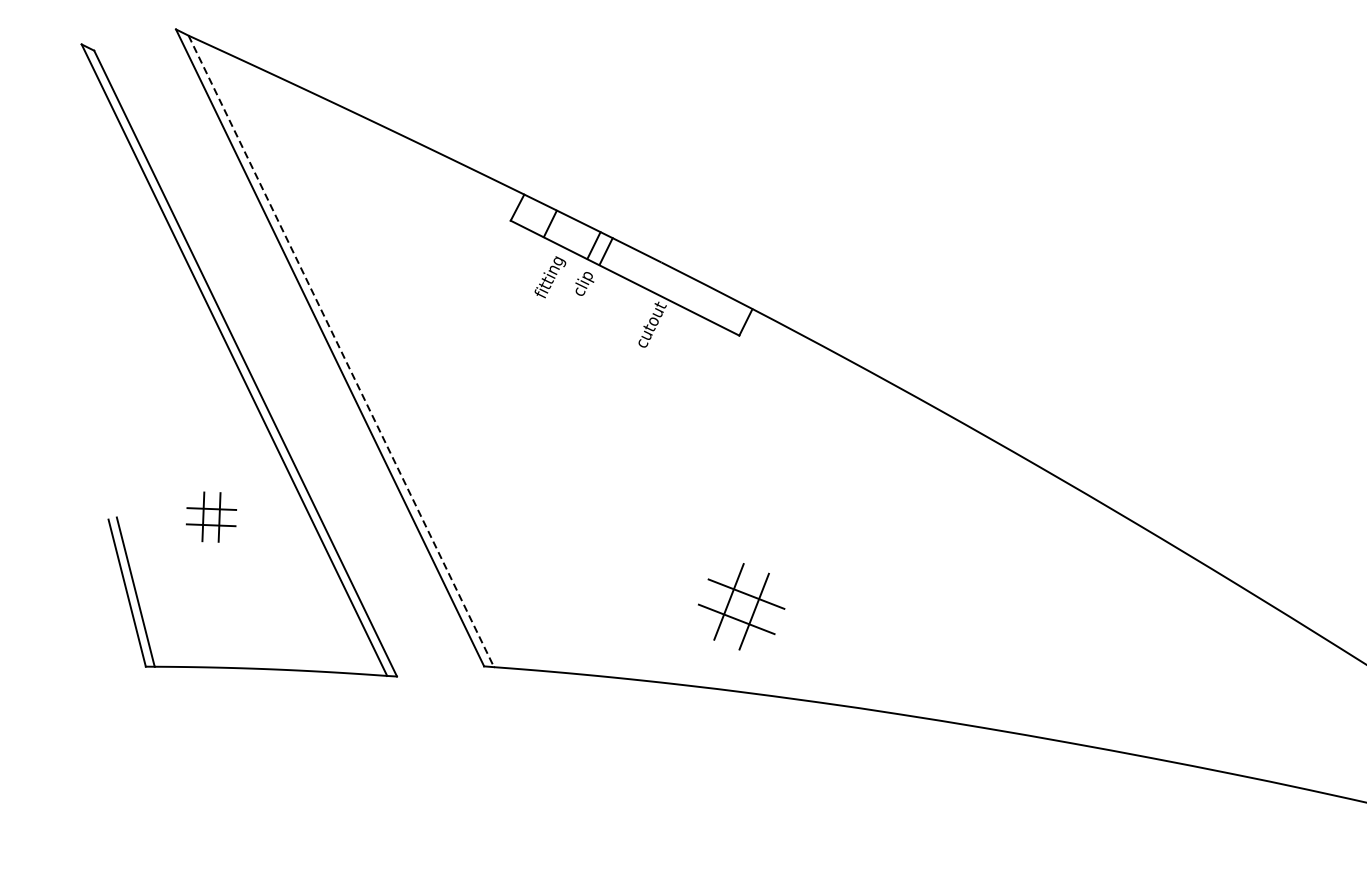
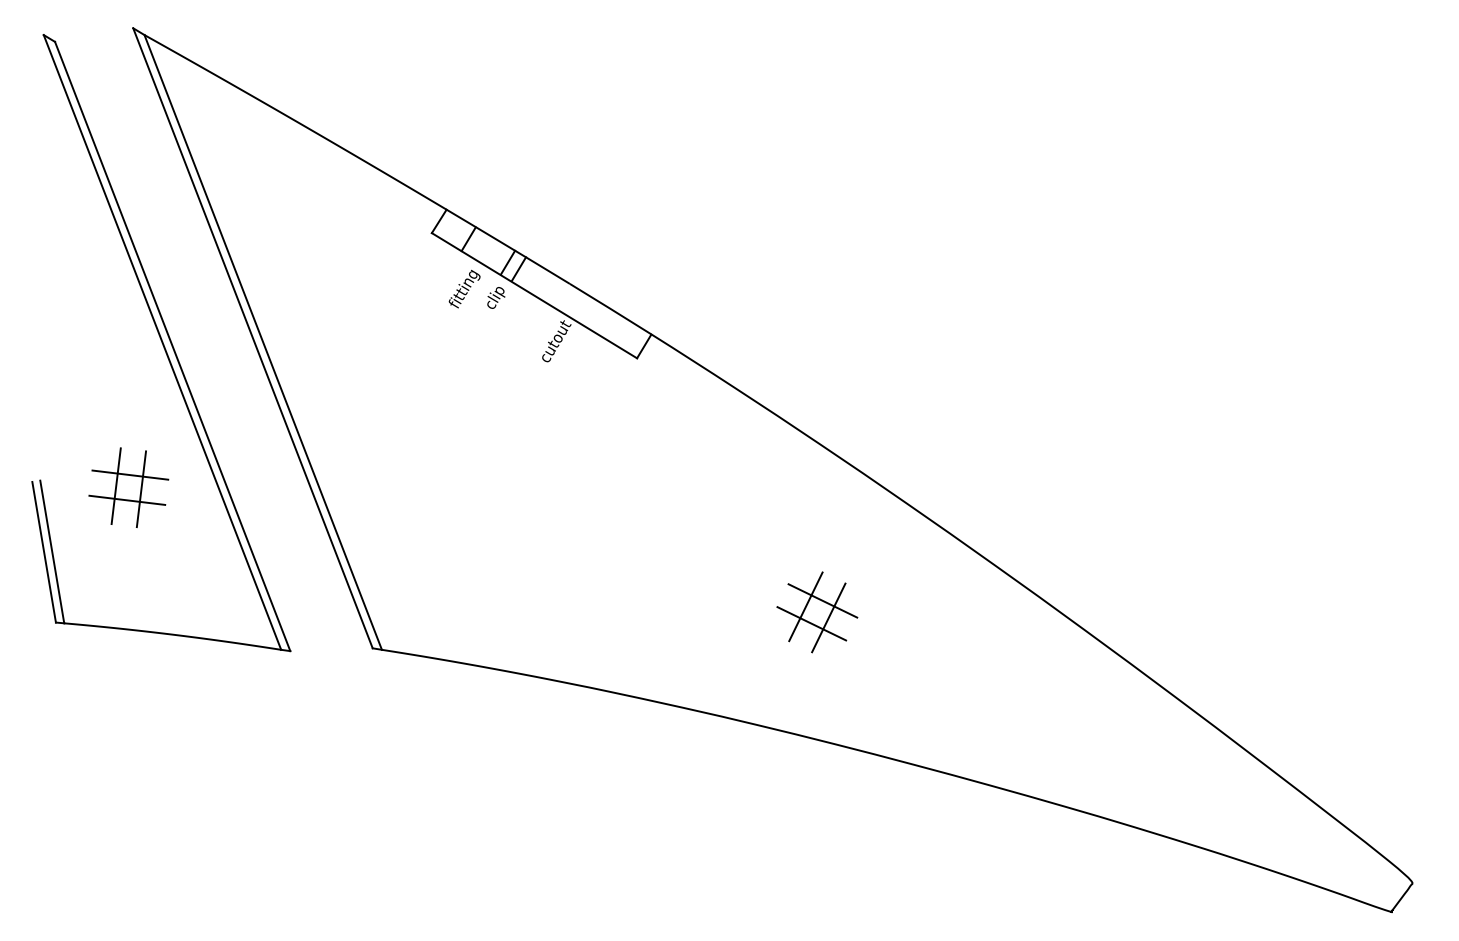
line: (341, 351) -> (263, 342), dashed -> solid
part: (211, 517) -> (128, 487), size x1.67
part: (741, 606) -> (817, 612), moved

